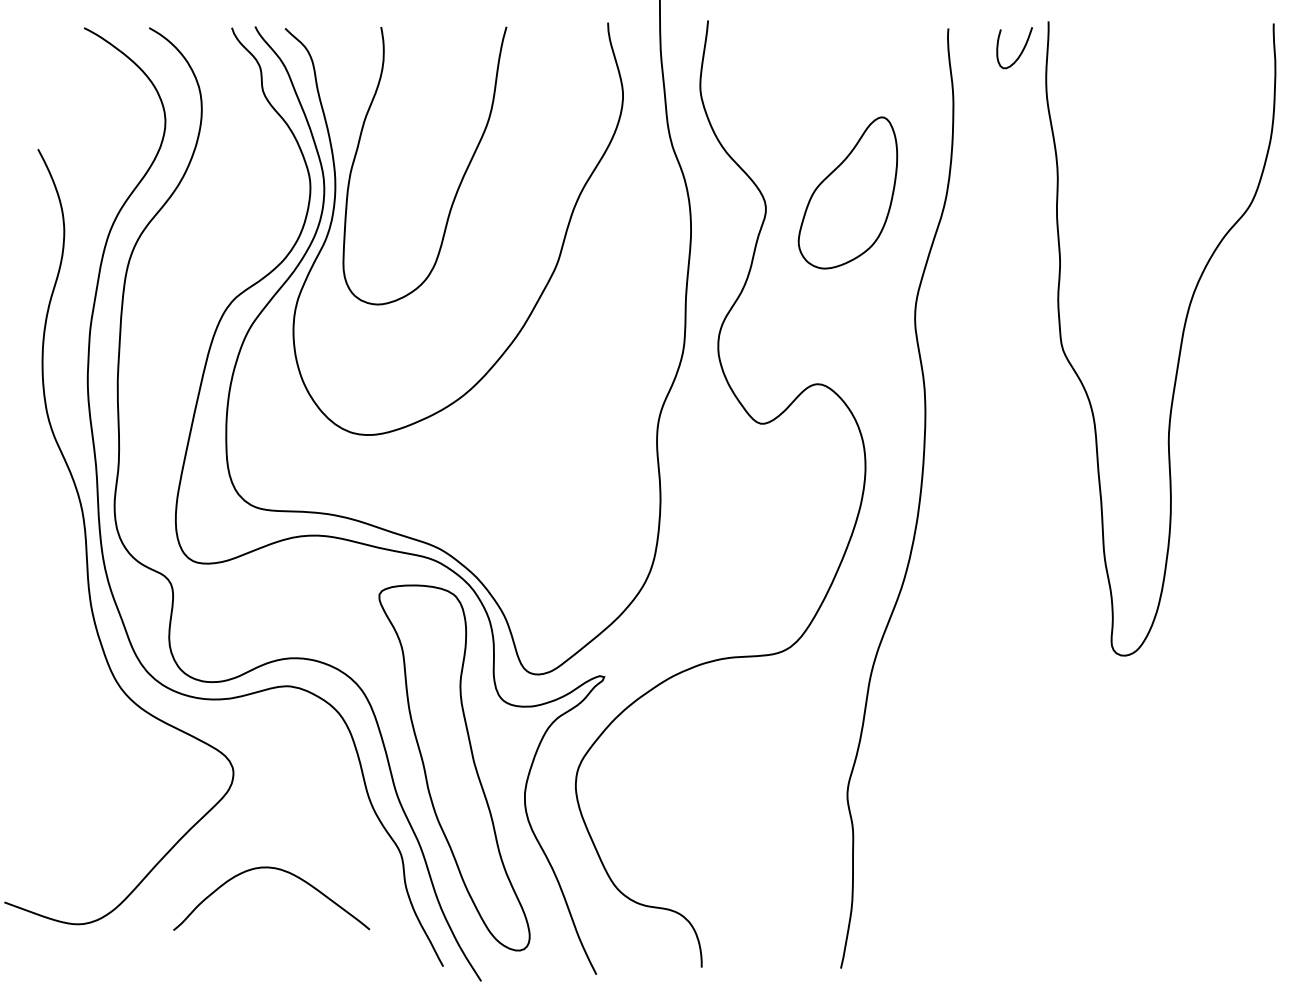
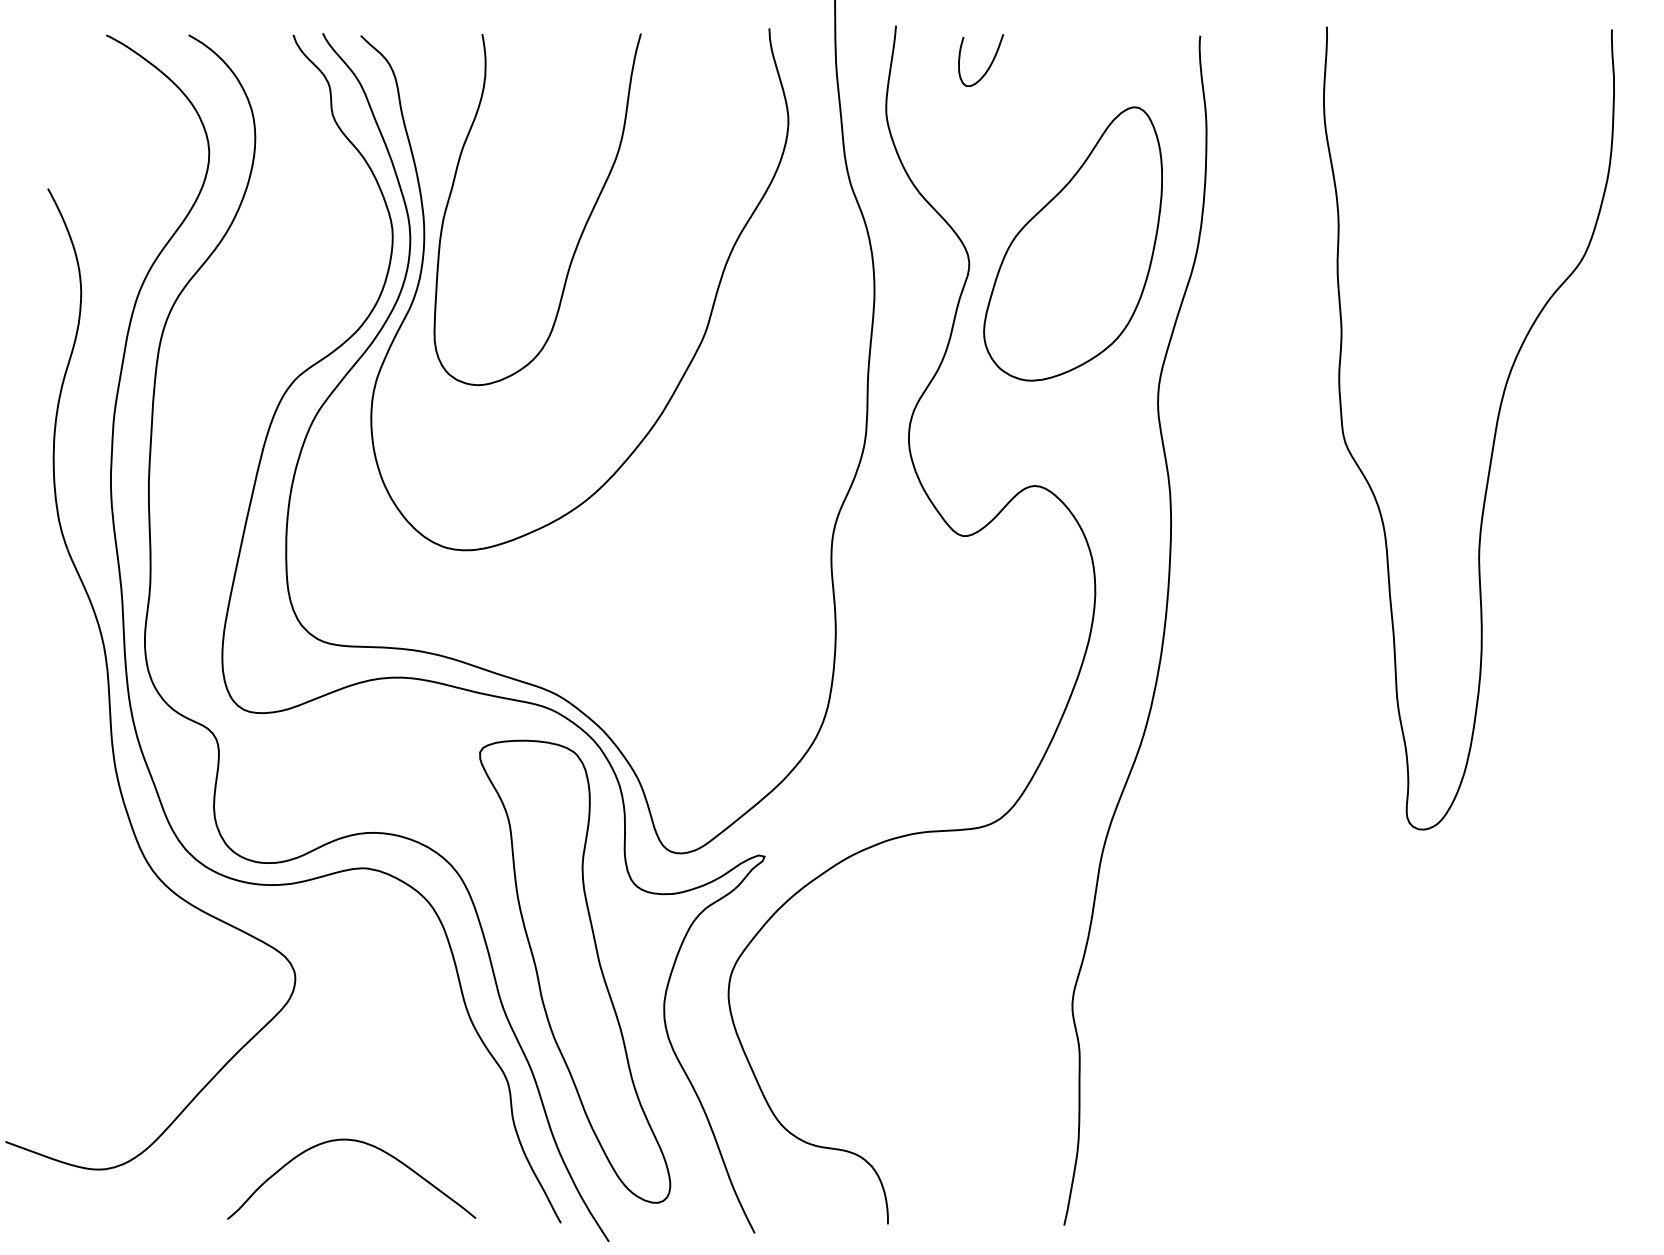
curve: (1021, 51) -> (989, 65), moved
part: (847, 192) -> (1072, 243), size x1.43
curve: (277, 869) -> (358, 1142), moved

